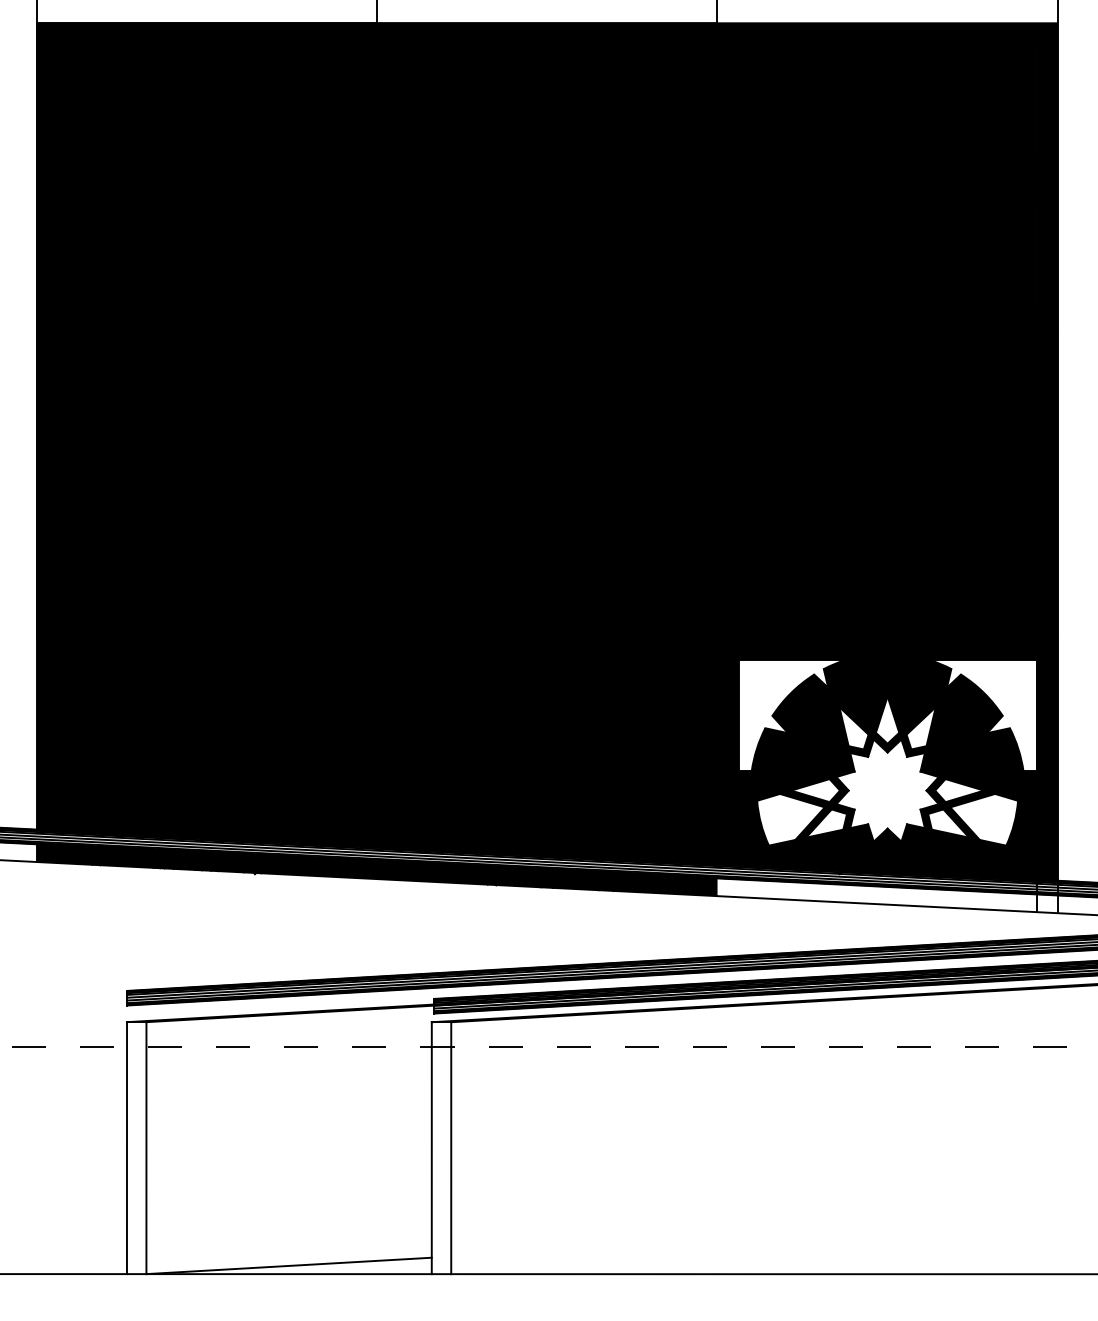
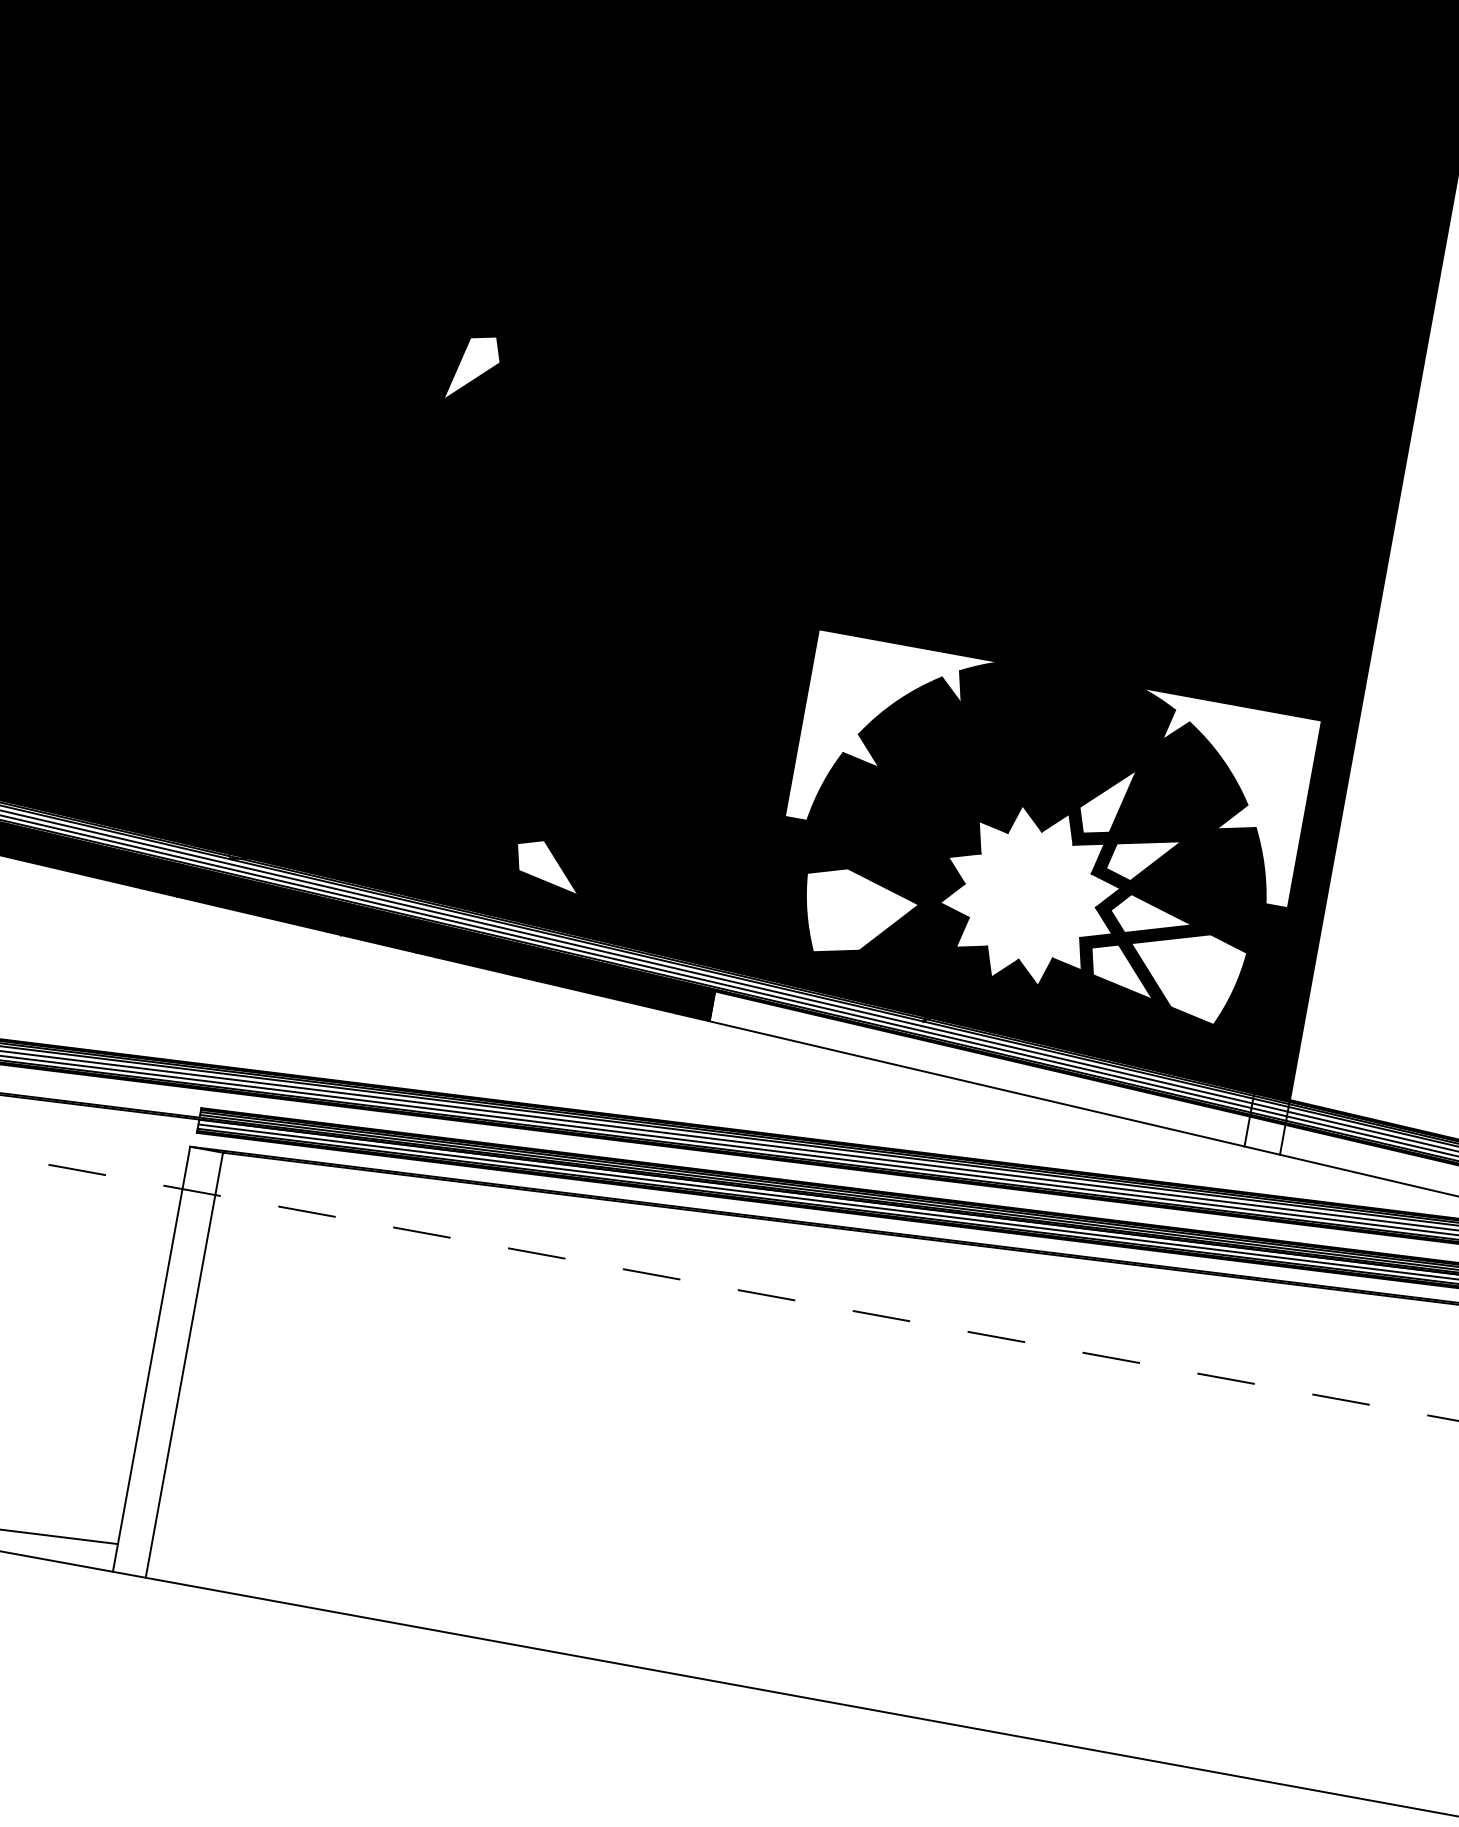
fill: (513, 546) -> (473, 369), removed
fill: (607, 823) -> (547, 865), removed

